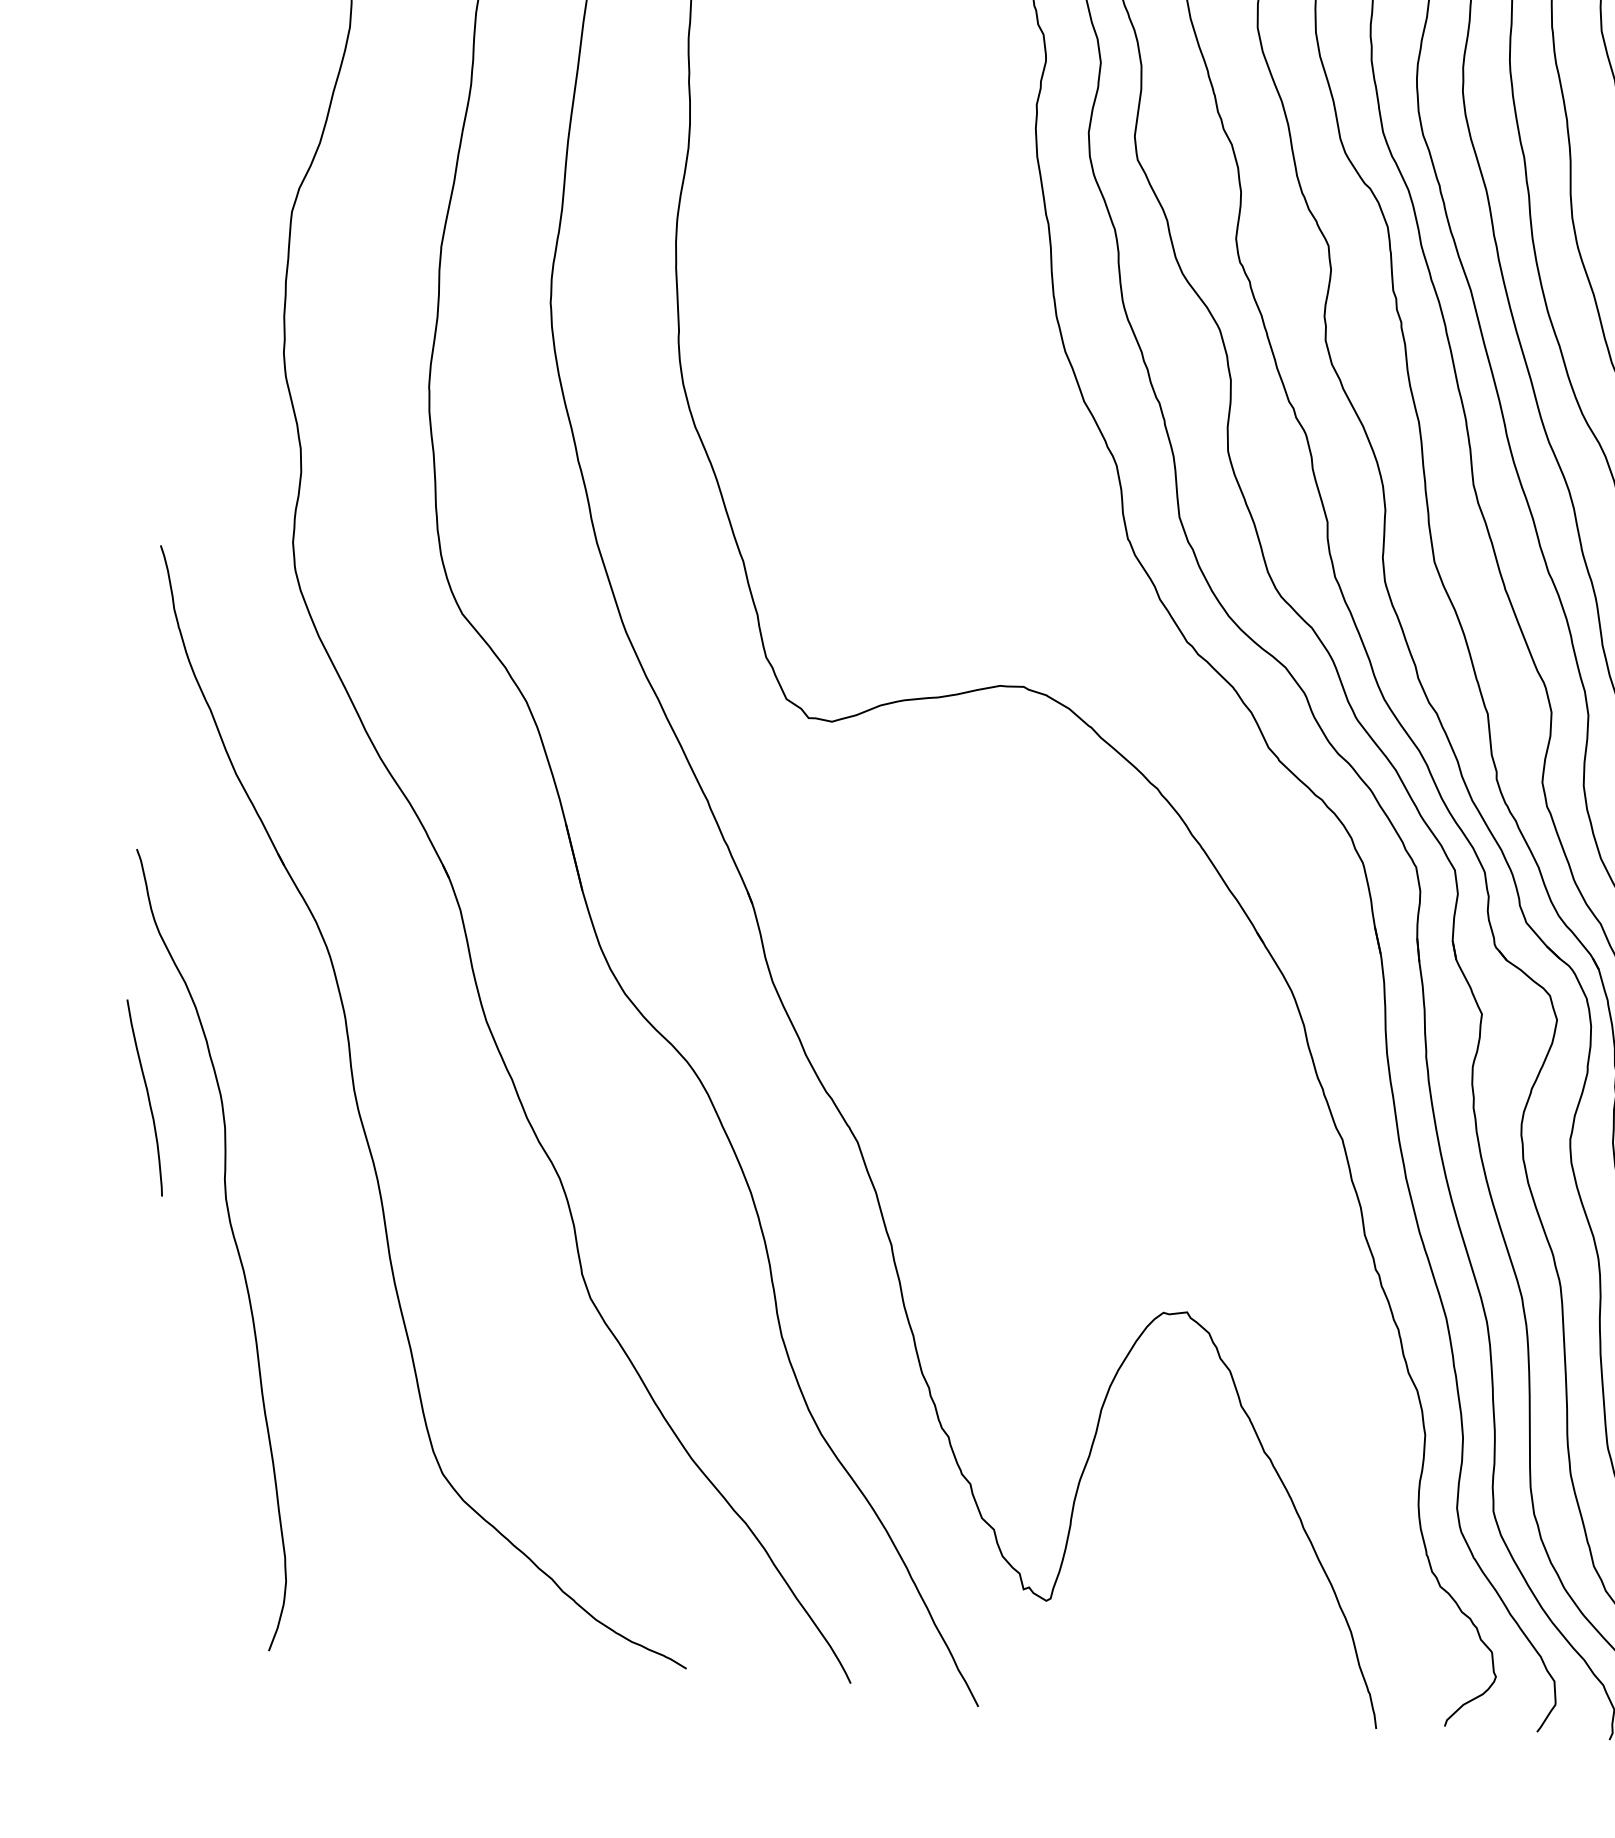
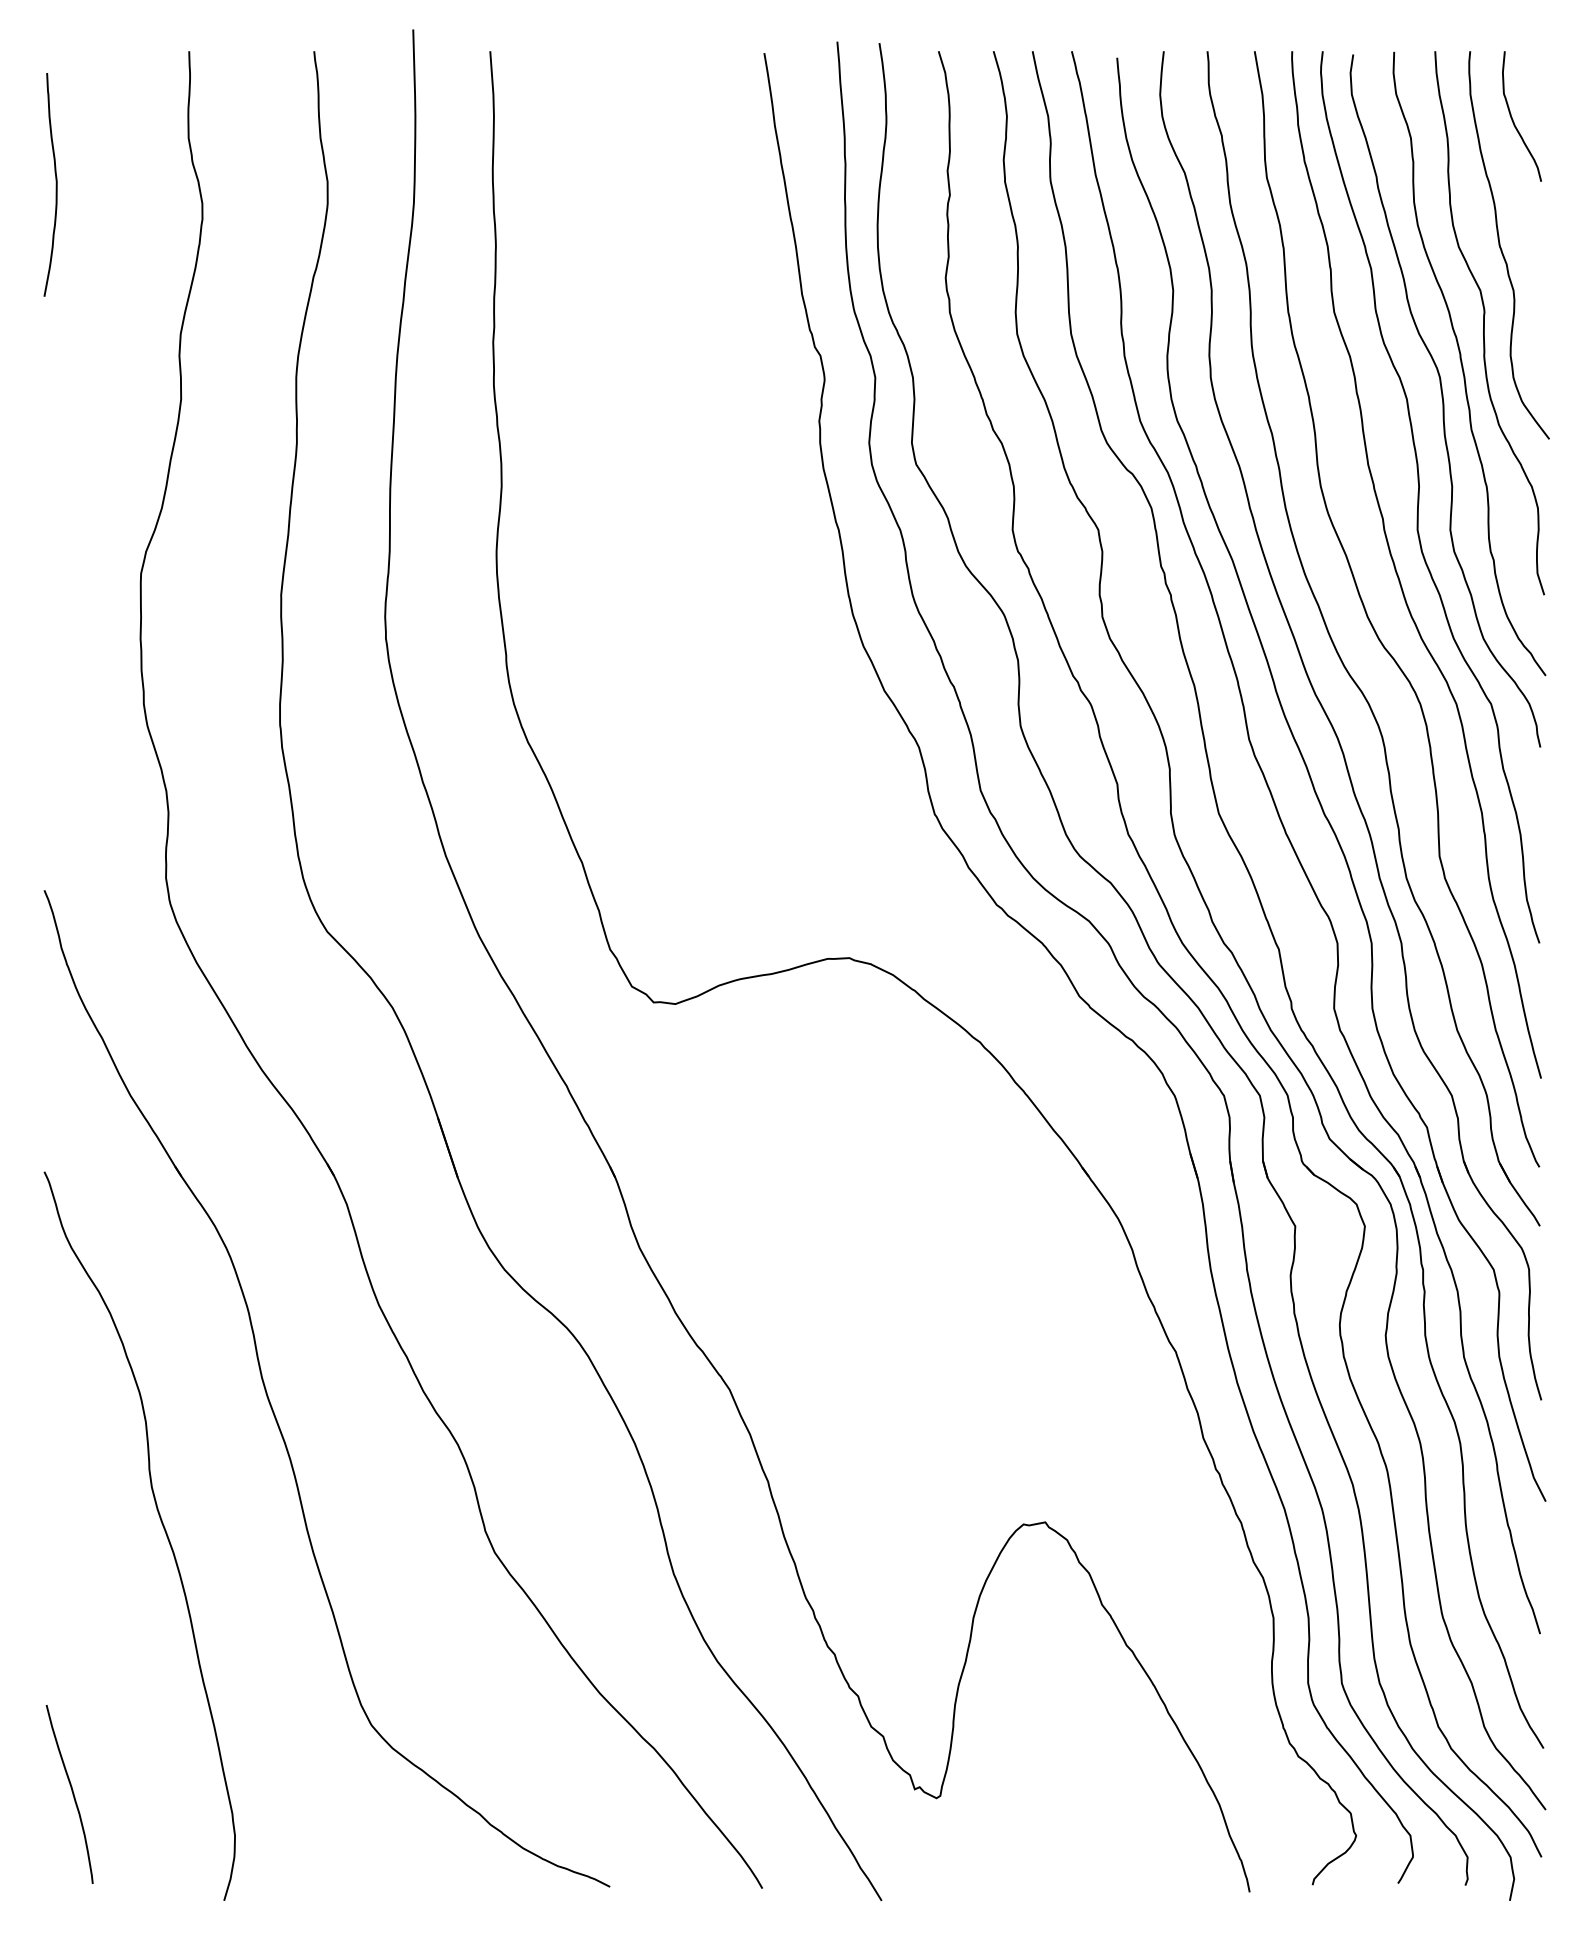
curve: (147, 1098) -> (72, 1794), moved

